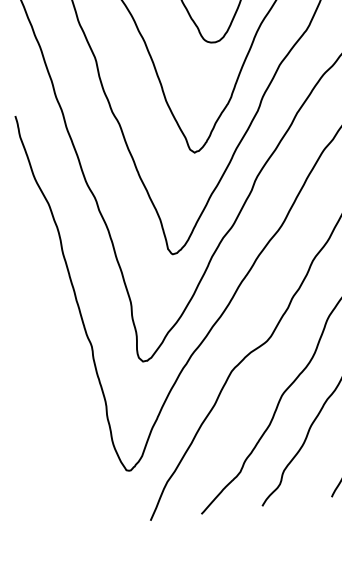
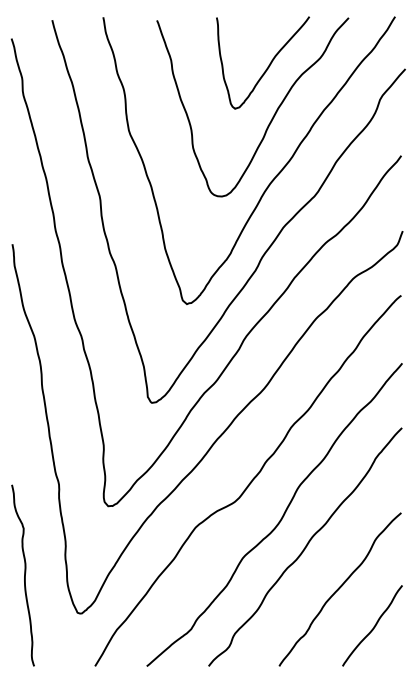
curve: (69, 440) -> (24, 575), added

